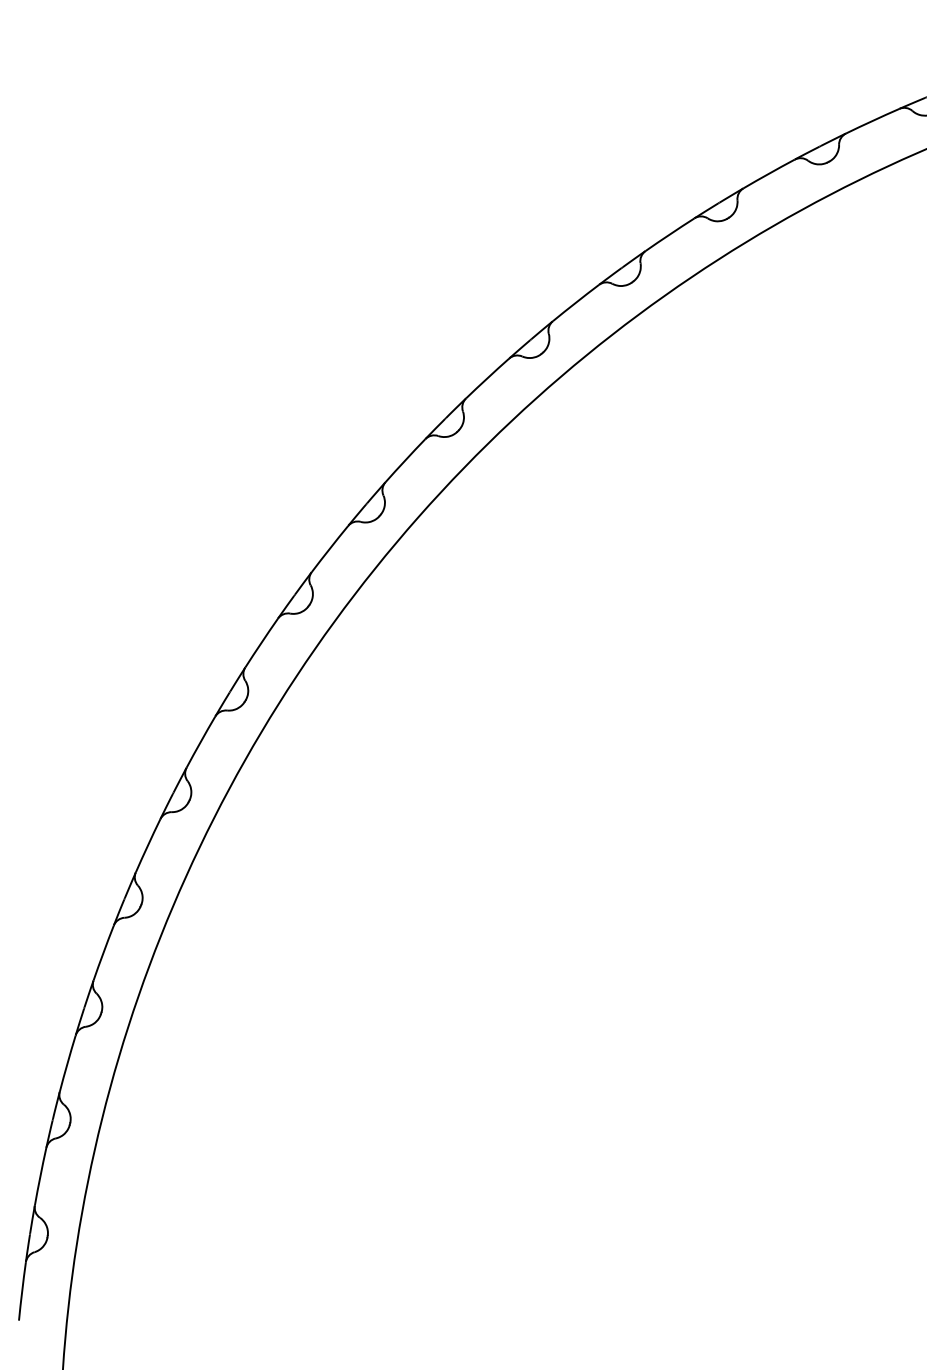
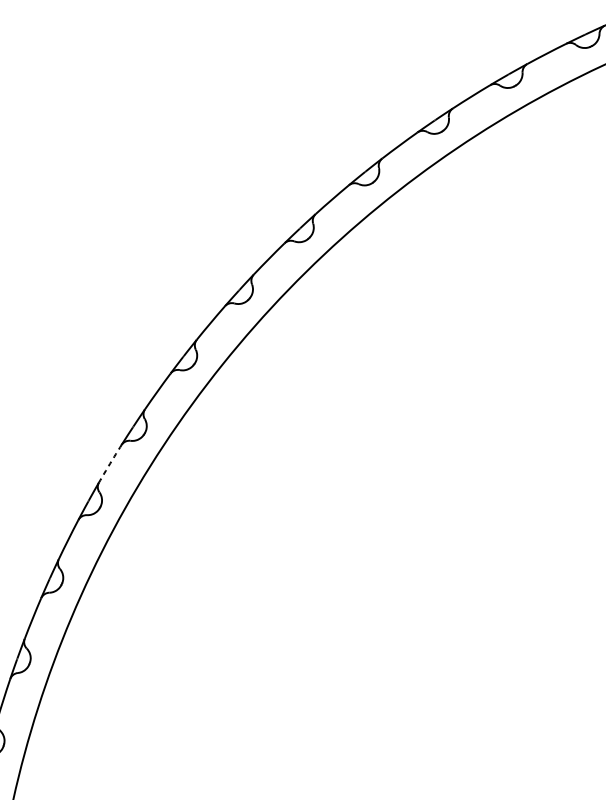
arc: (261, 642) -> (110, 463), solid -> dashed

